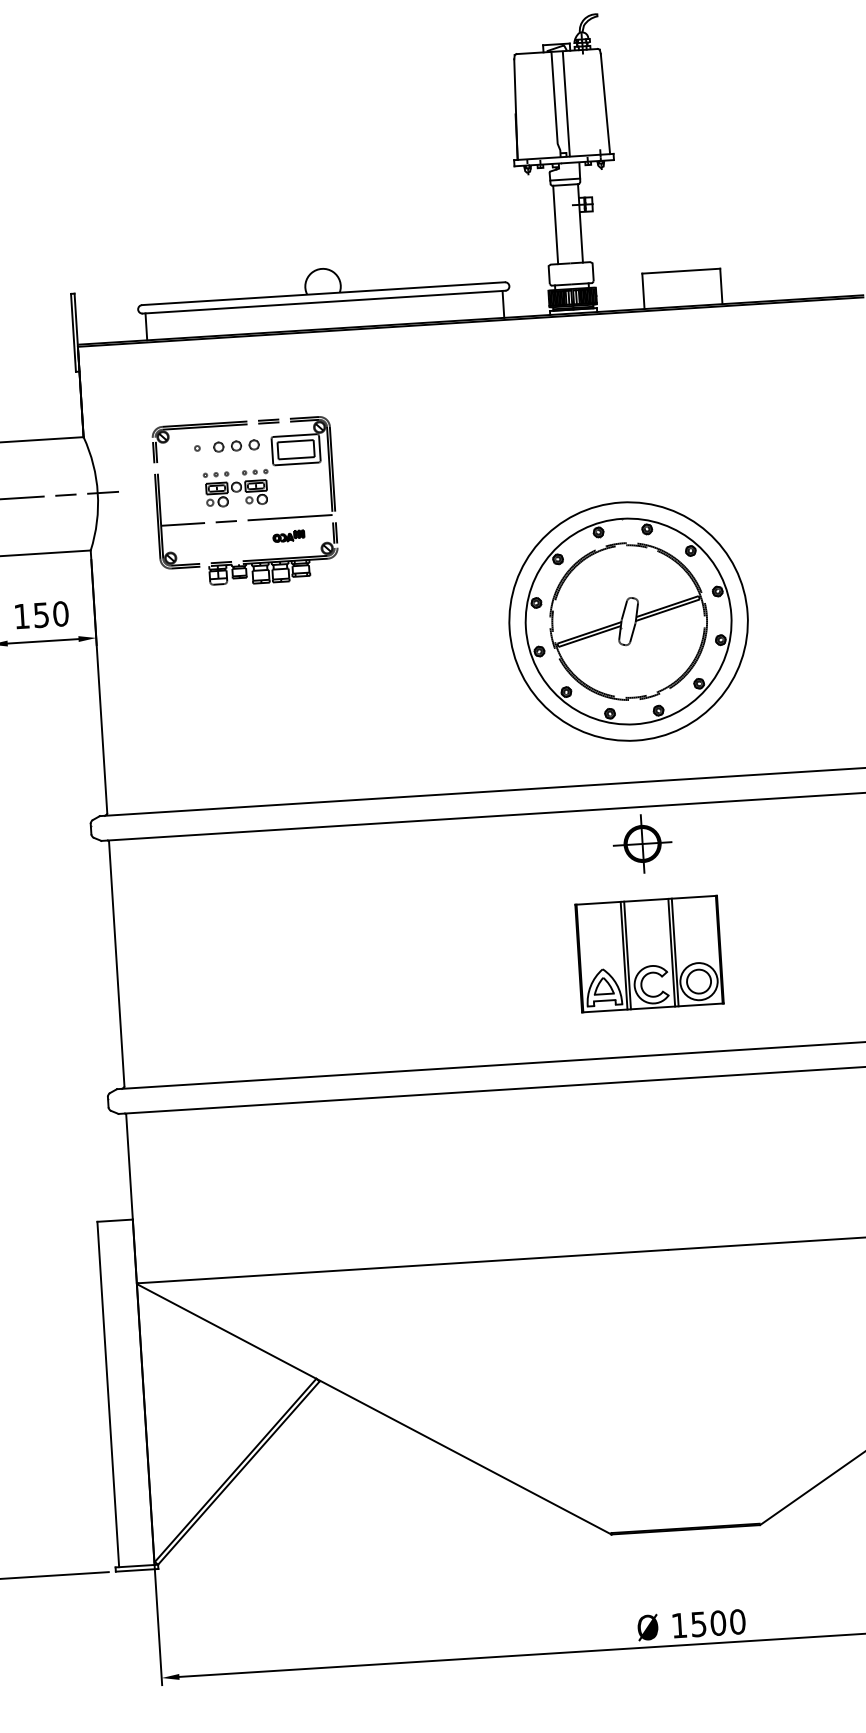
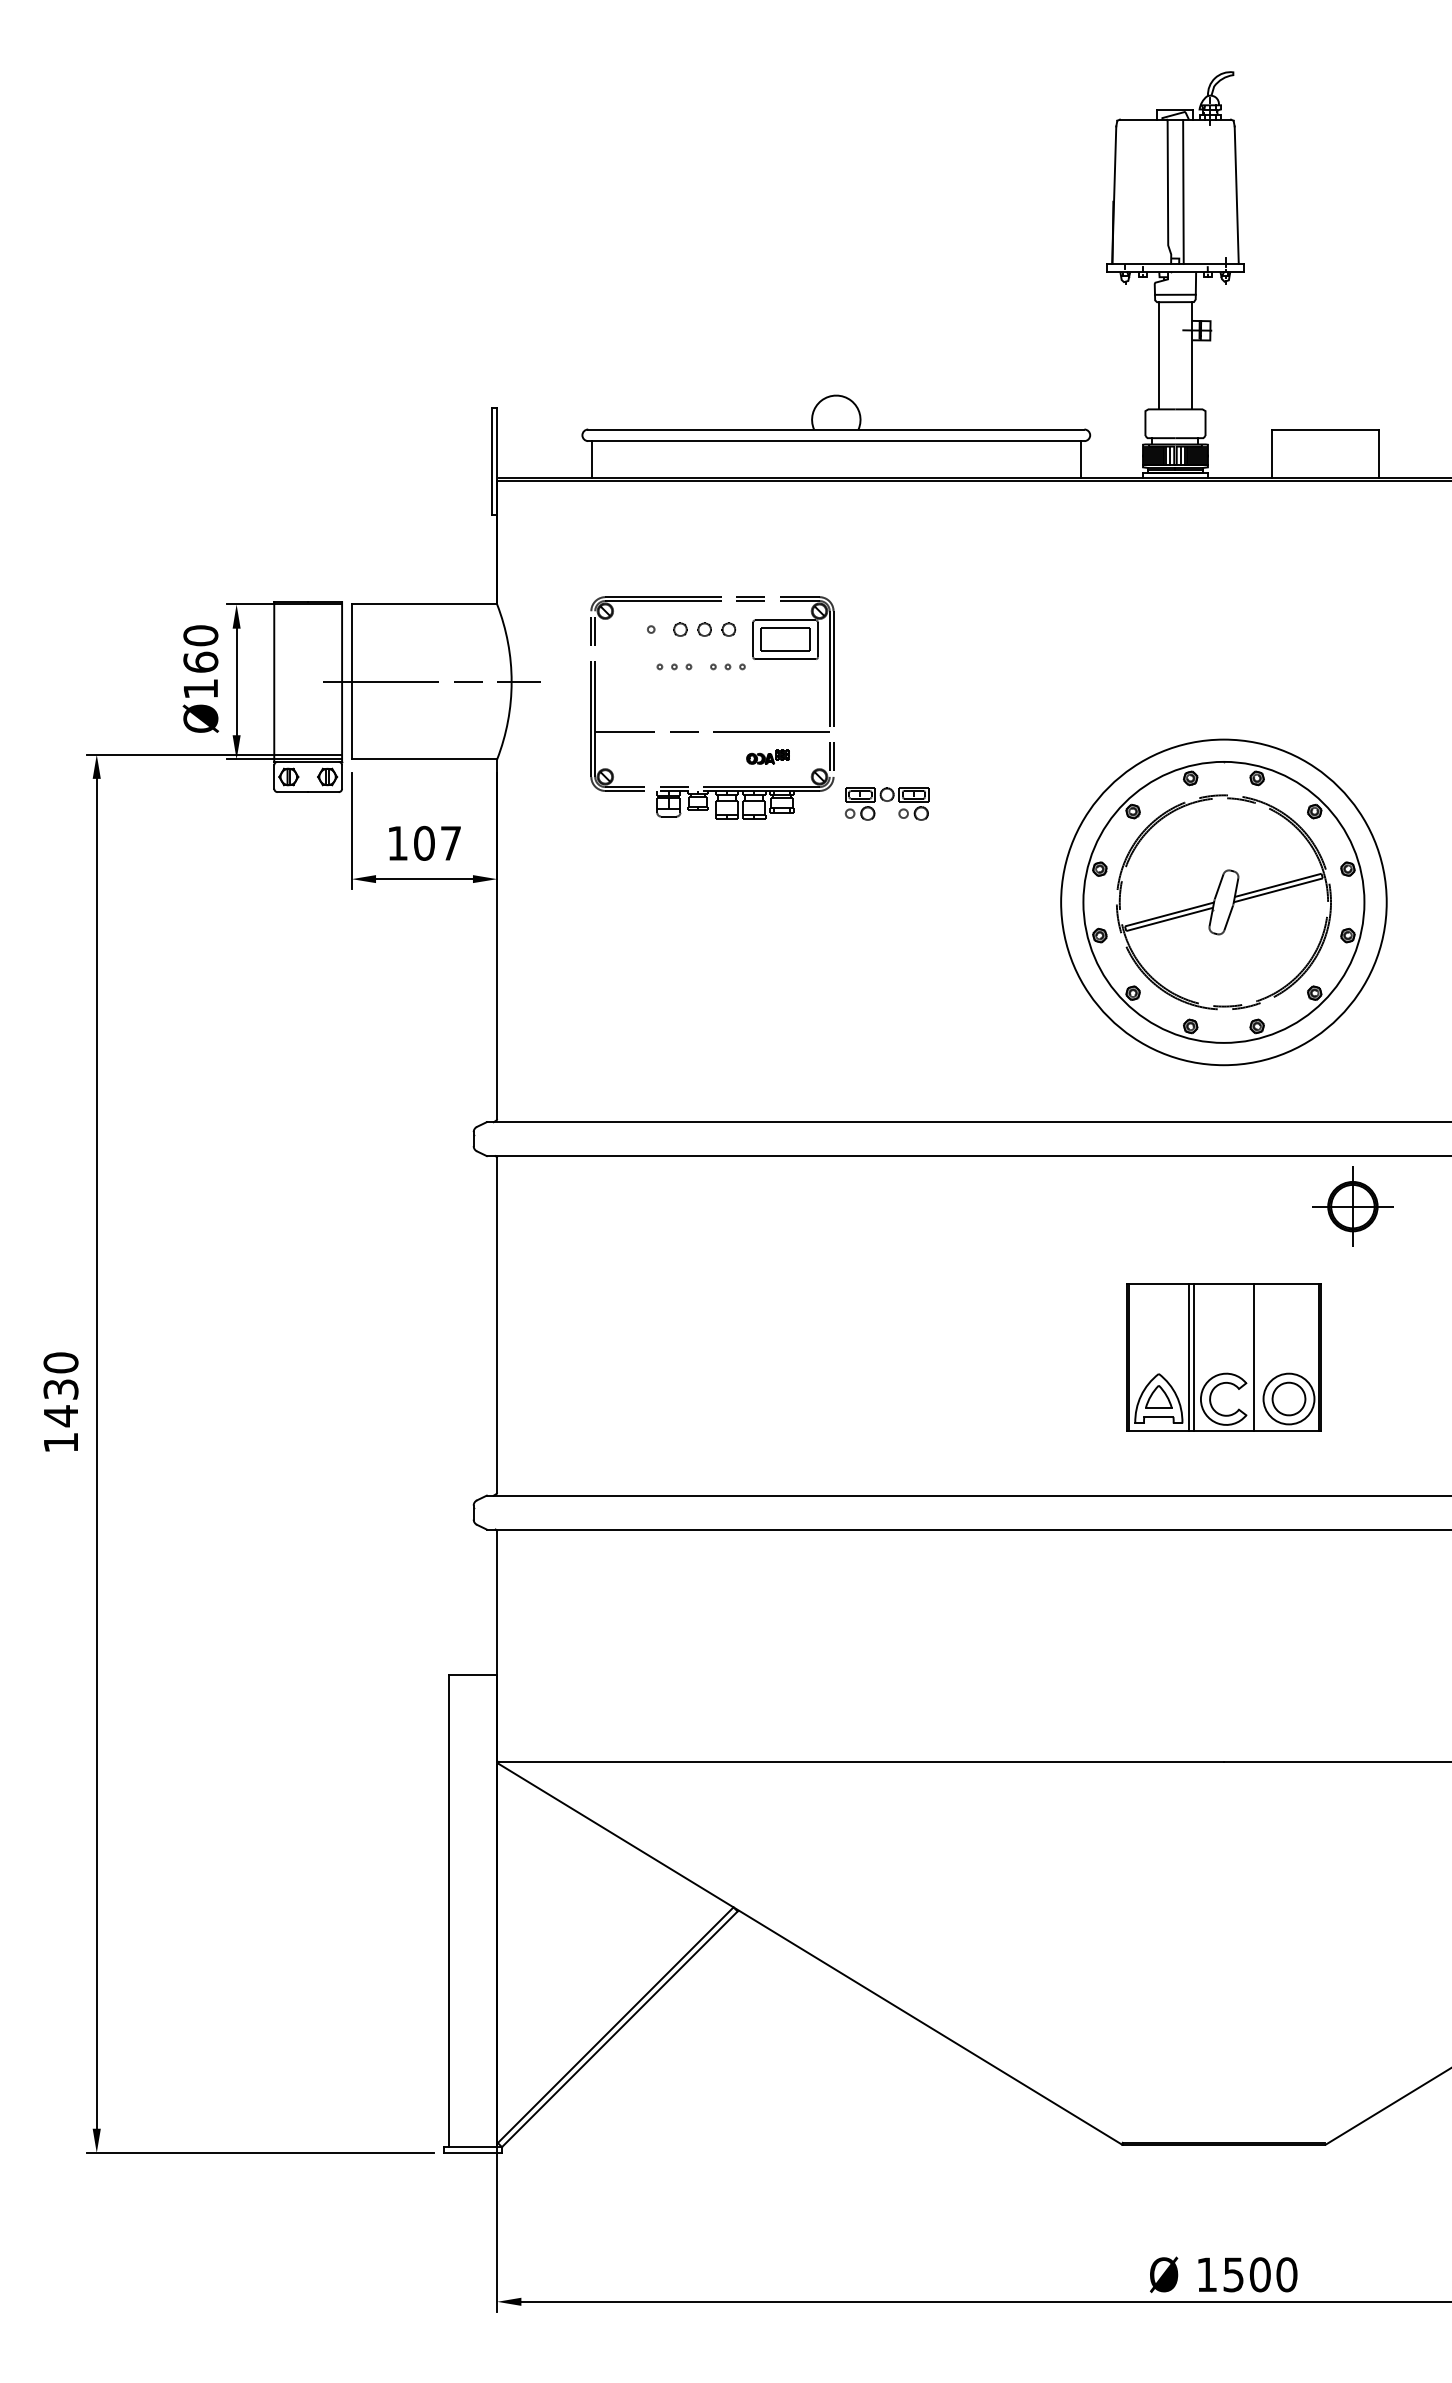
part: (236, 493) -> (886, 803), moved
text: (50, 613) -> (437, 842), 150 -> 107
part: (642, 843) -> (1352, 1206), moved
line: (675, 951) -> (1259, 1356), removed

